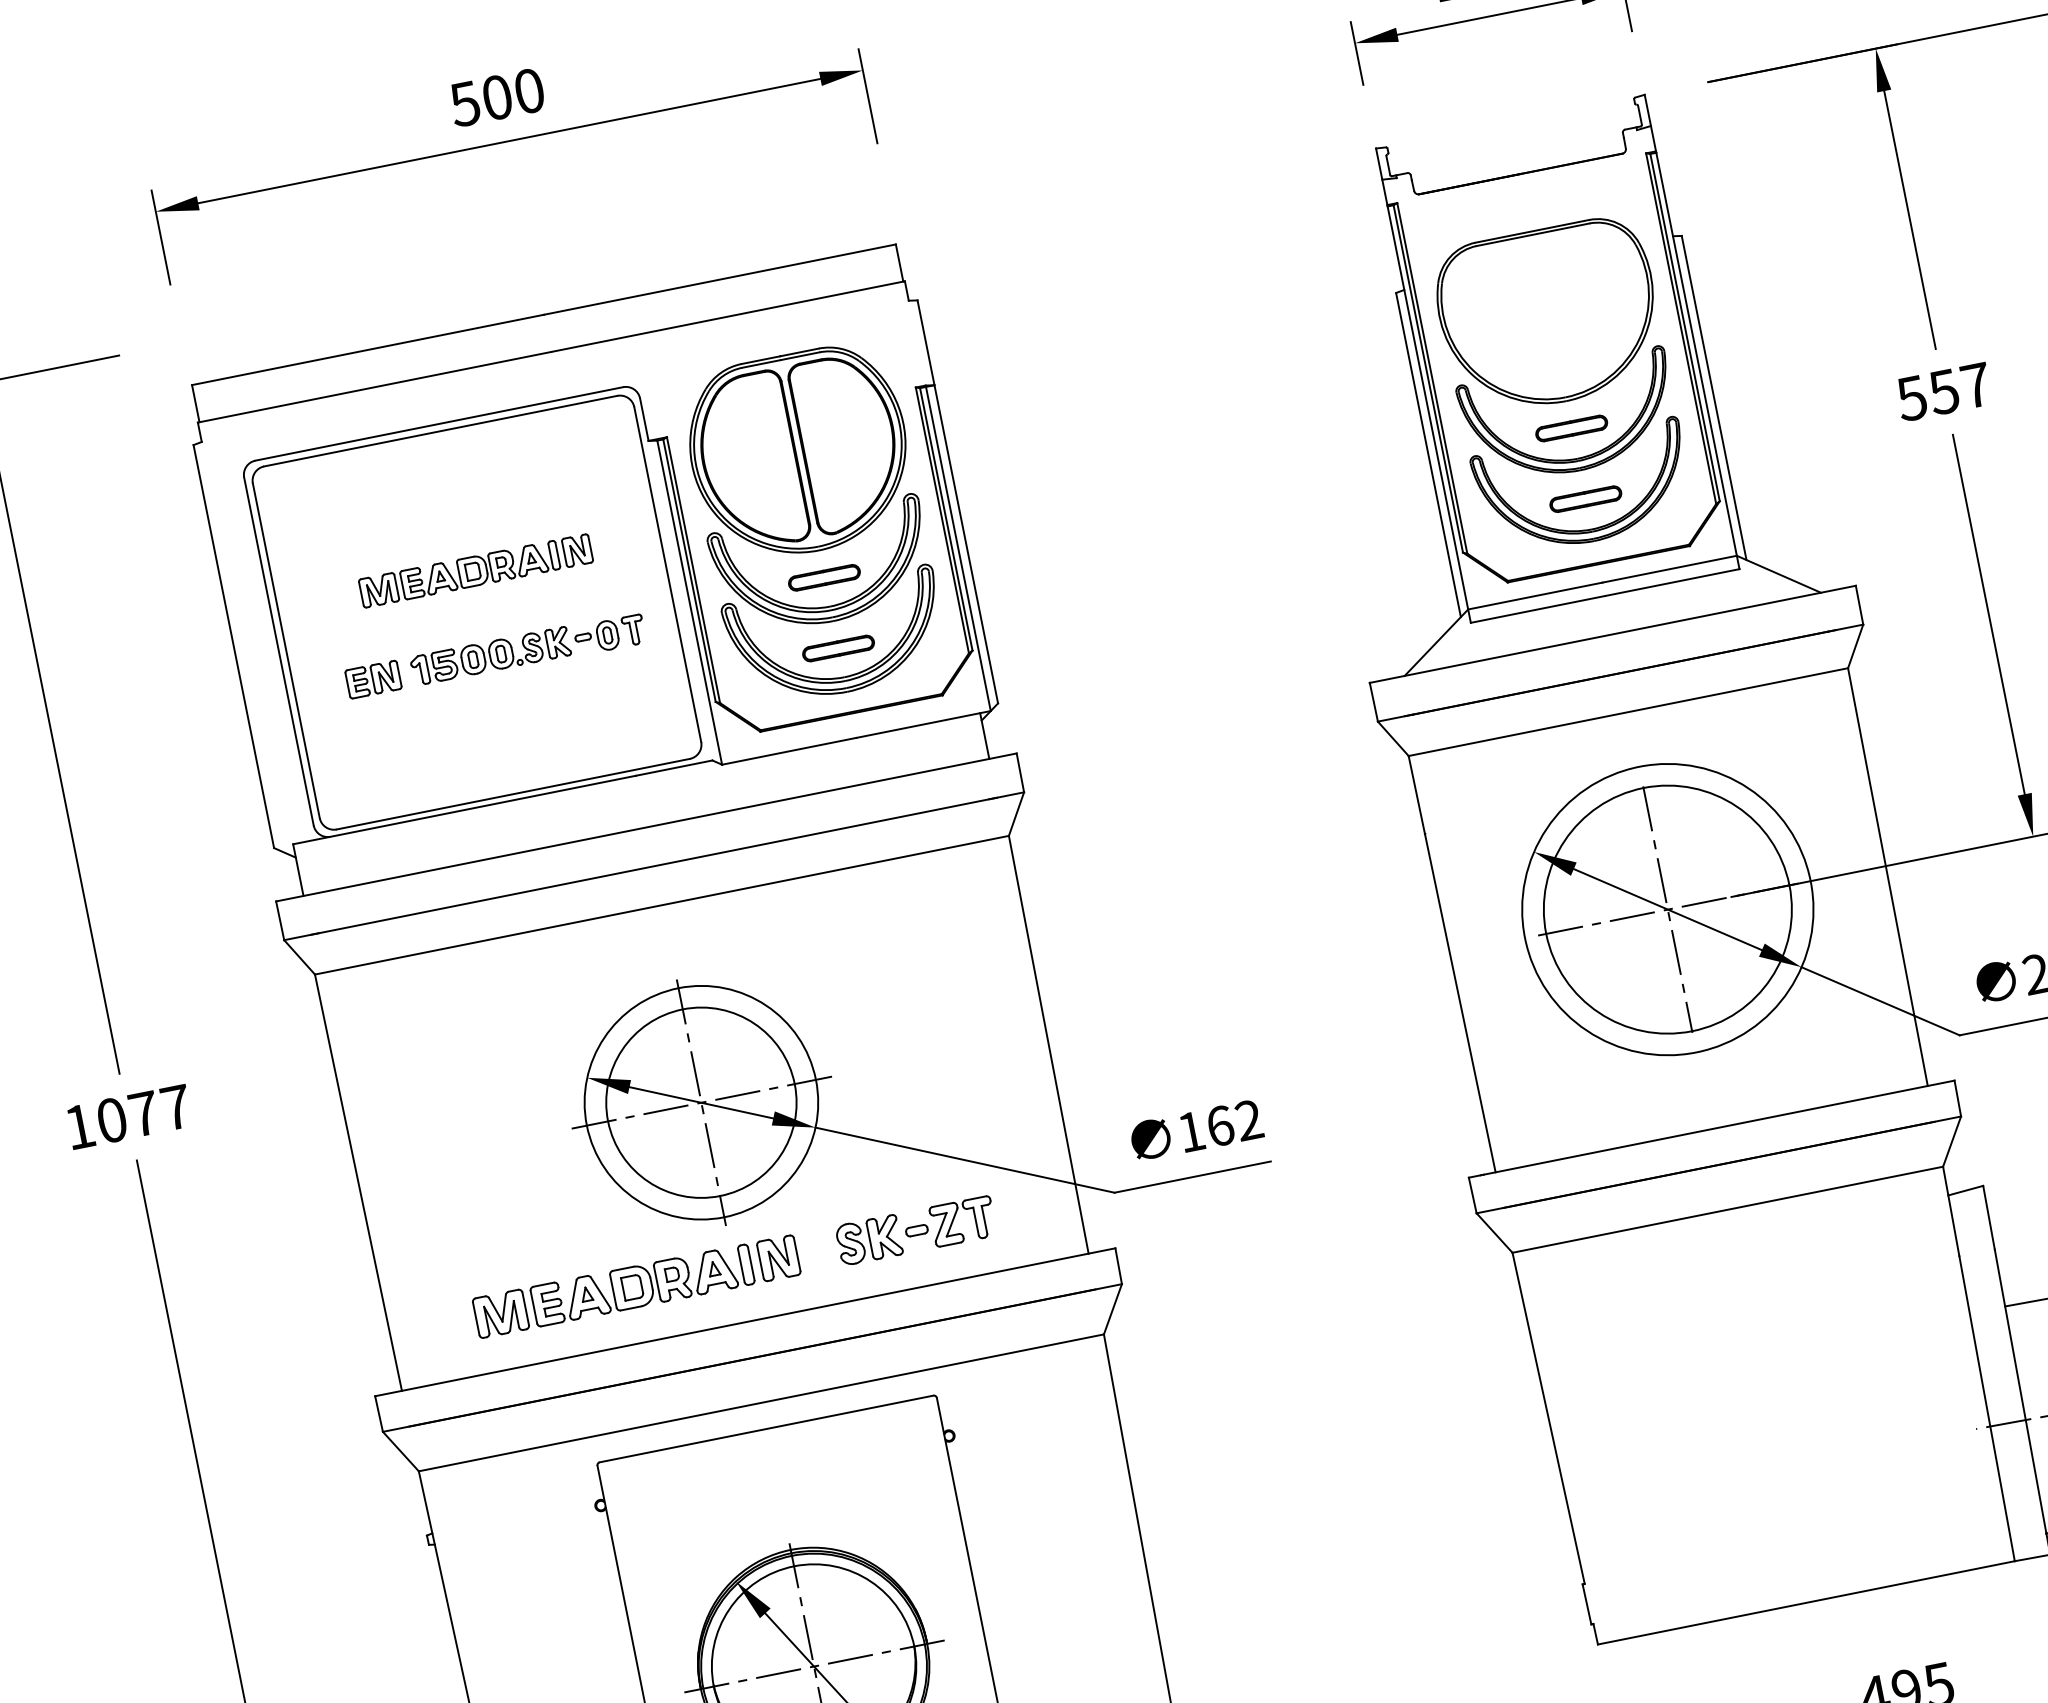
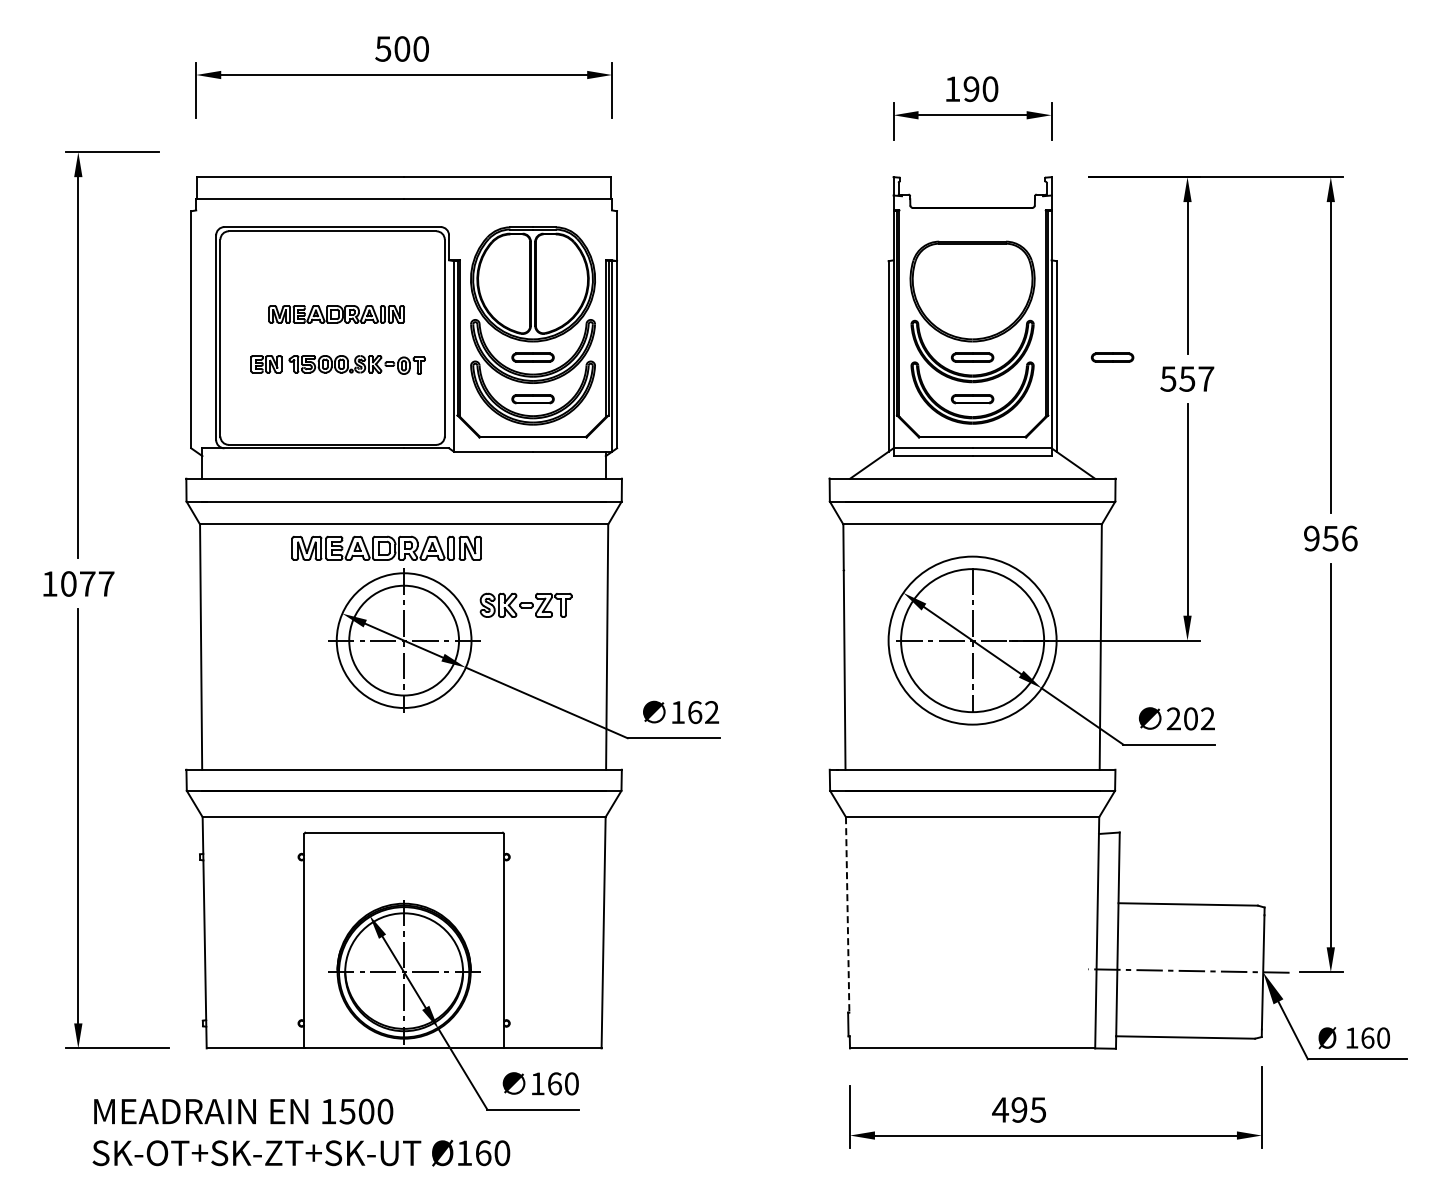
part: (1809, 380) -> (1112, 357), added
part: (914, 1229) -> (525, 604), moved
part: (635, 1285) -> (386, 547), moved
line: (1548, 1417) -> (847, 914), solid -> dashed

